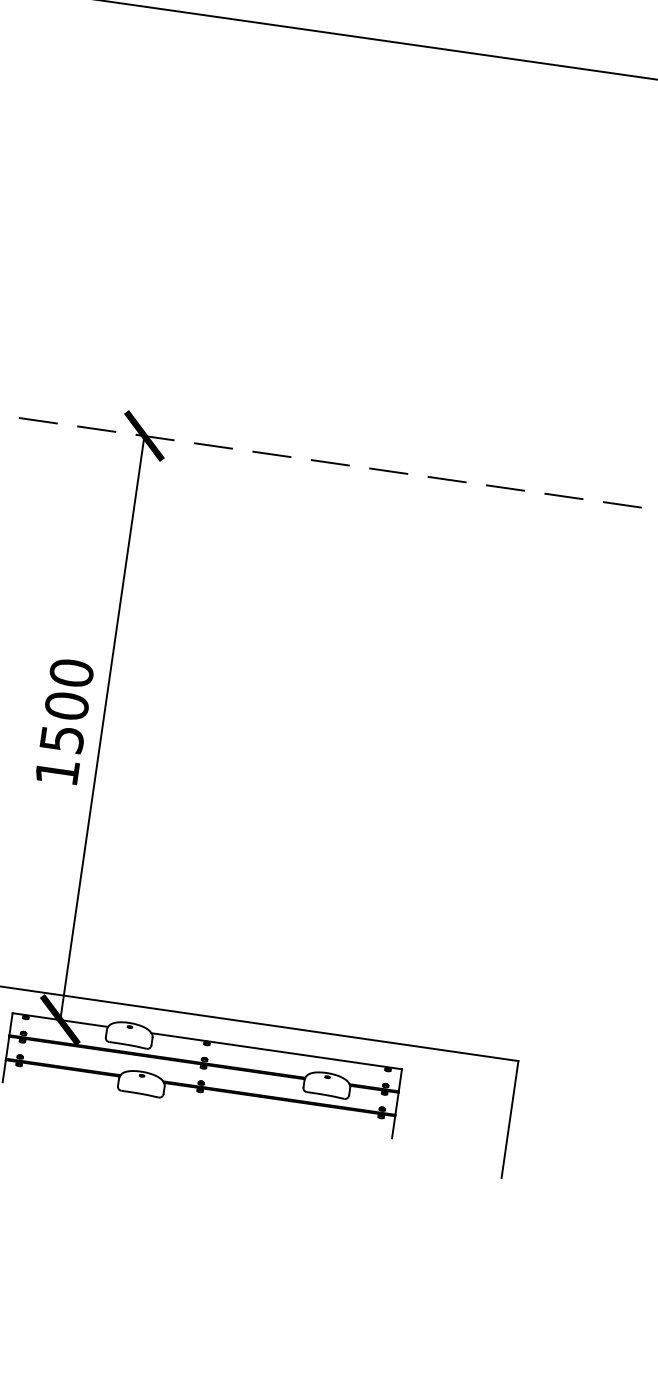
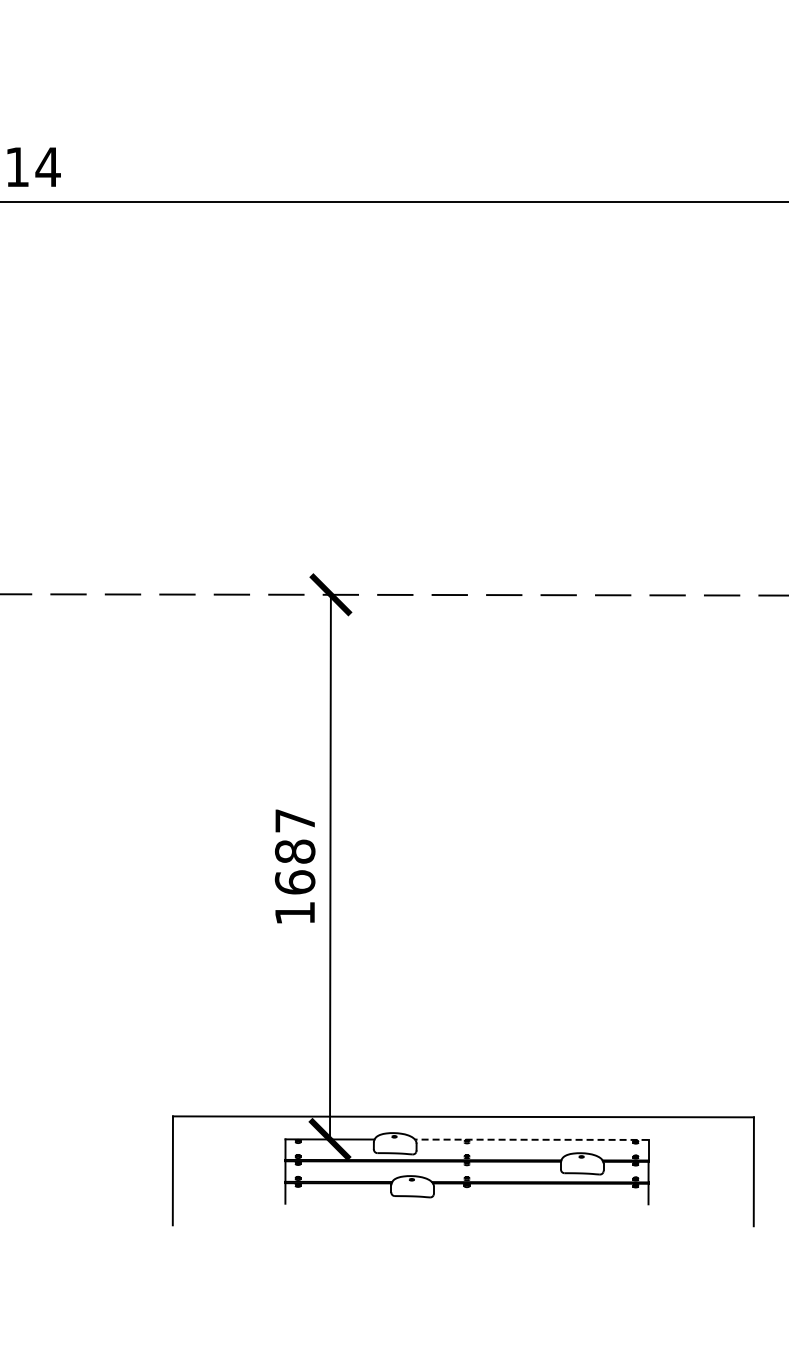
text: (66, 705) -> (294, 851), 1500 -> 1687
line: (276, 1050) -> (531, 1139), solid -> dashed

